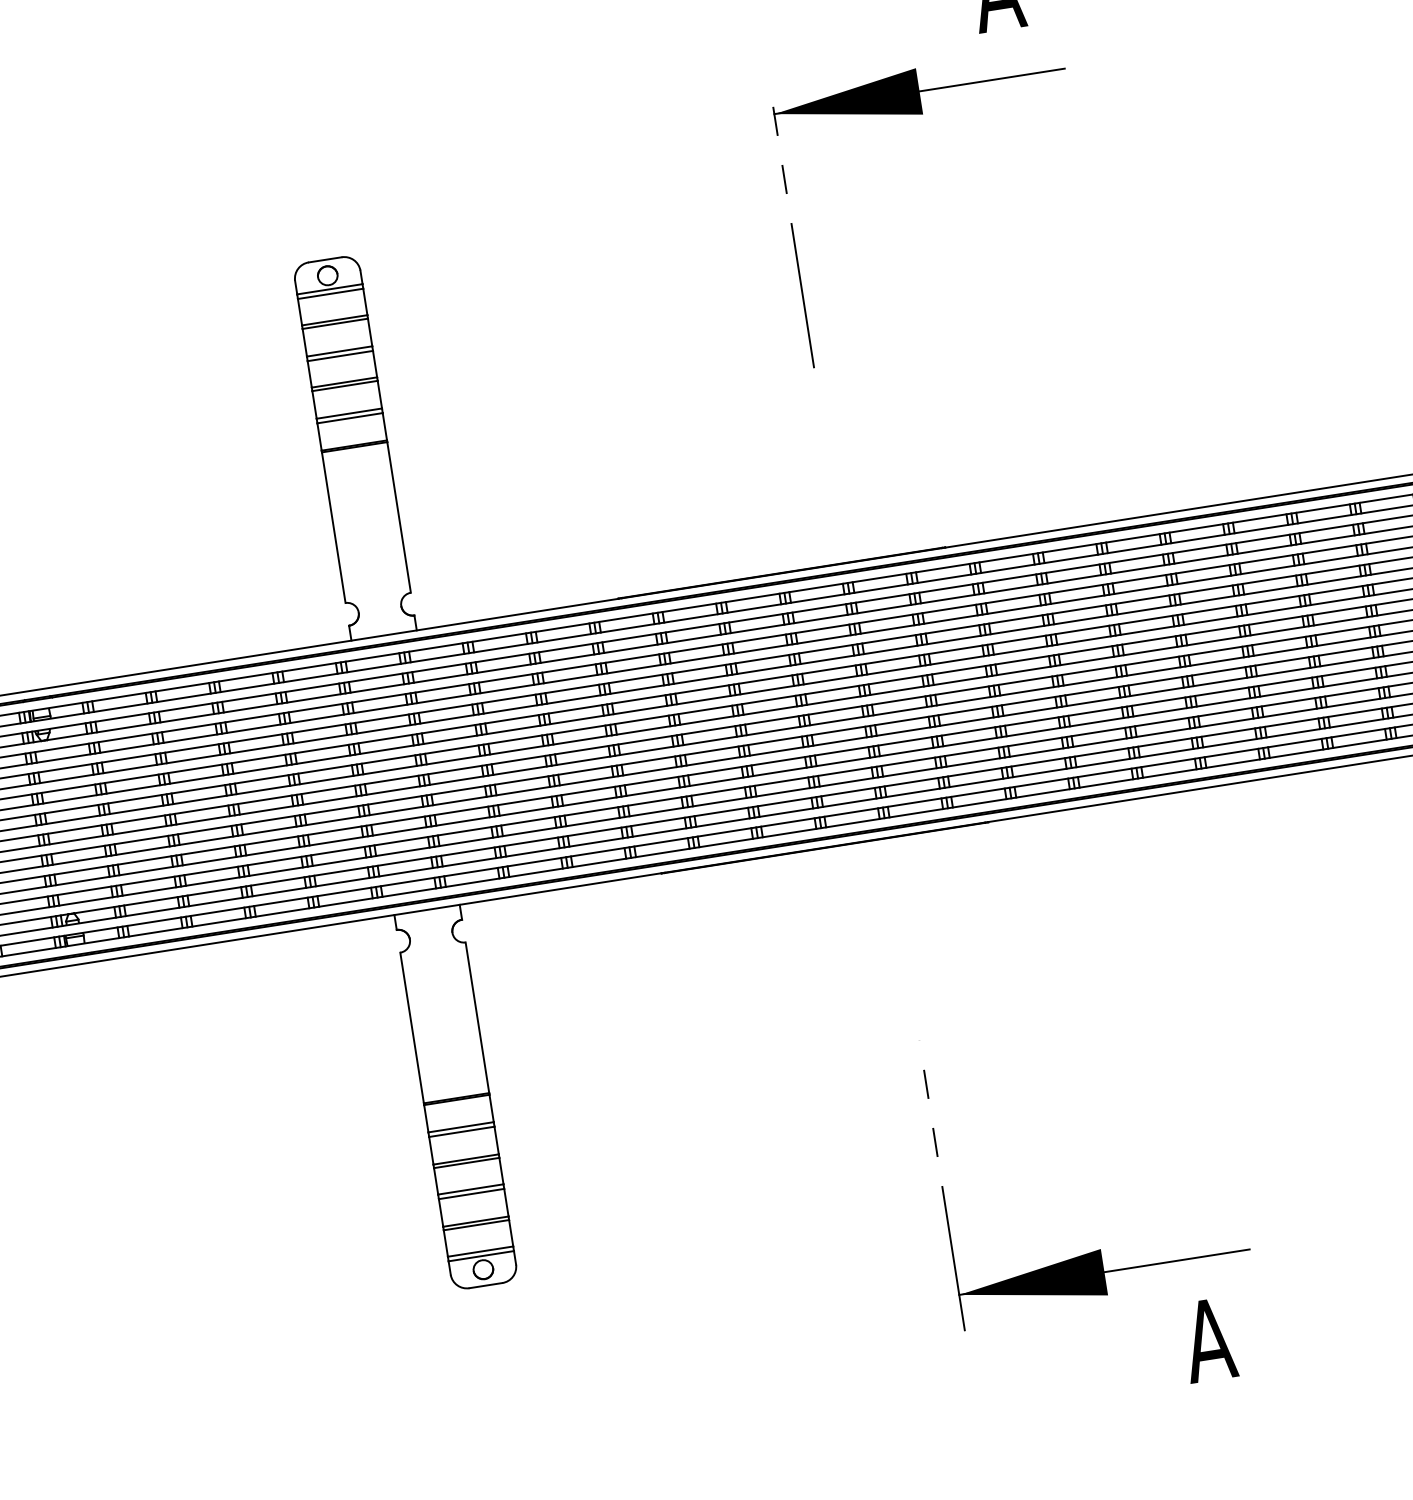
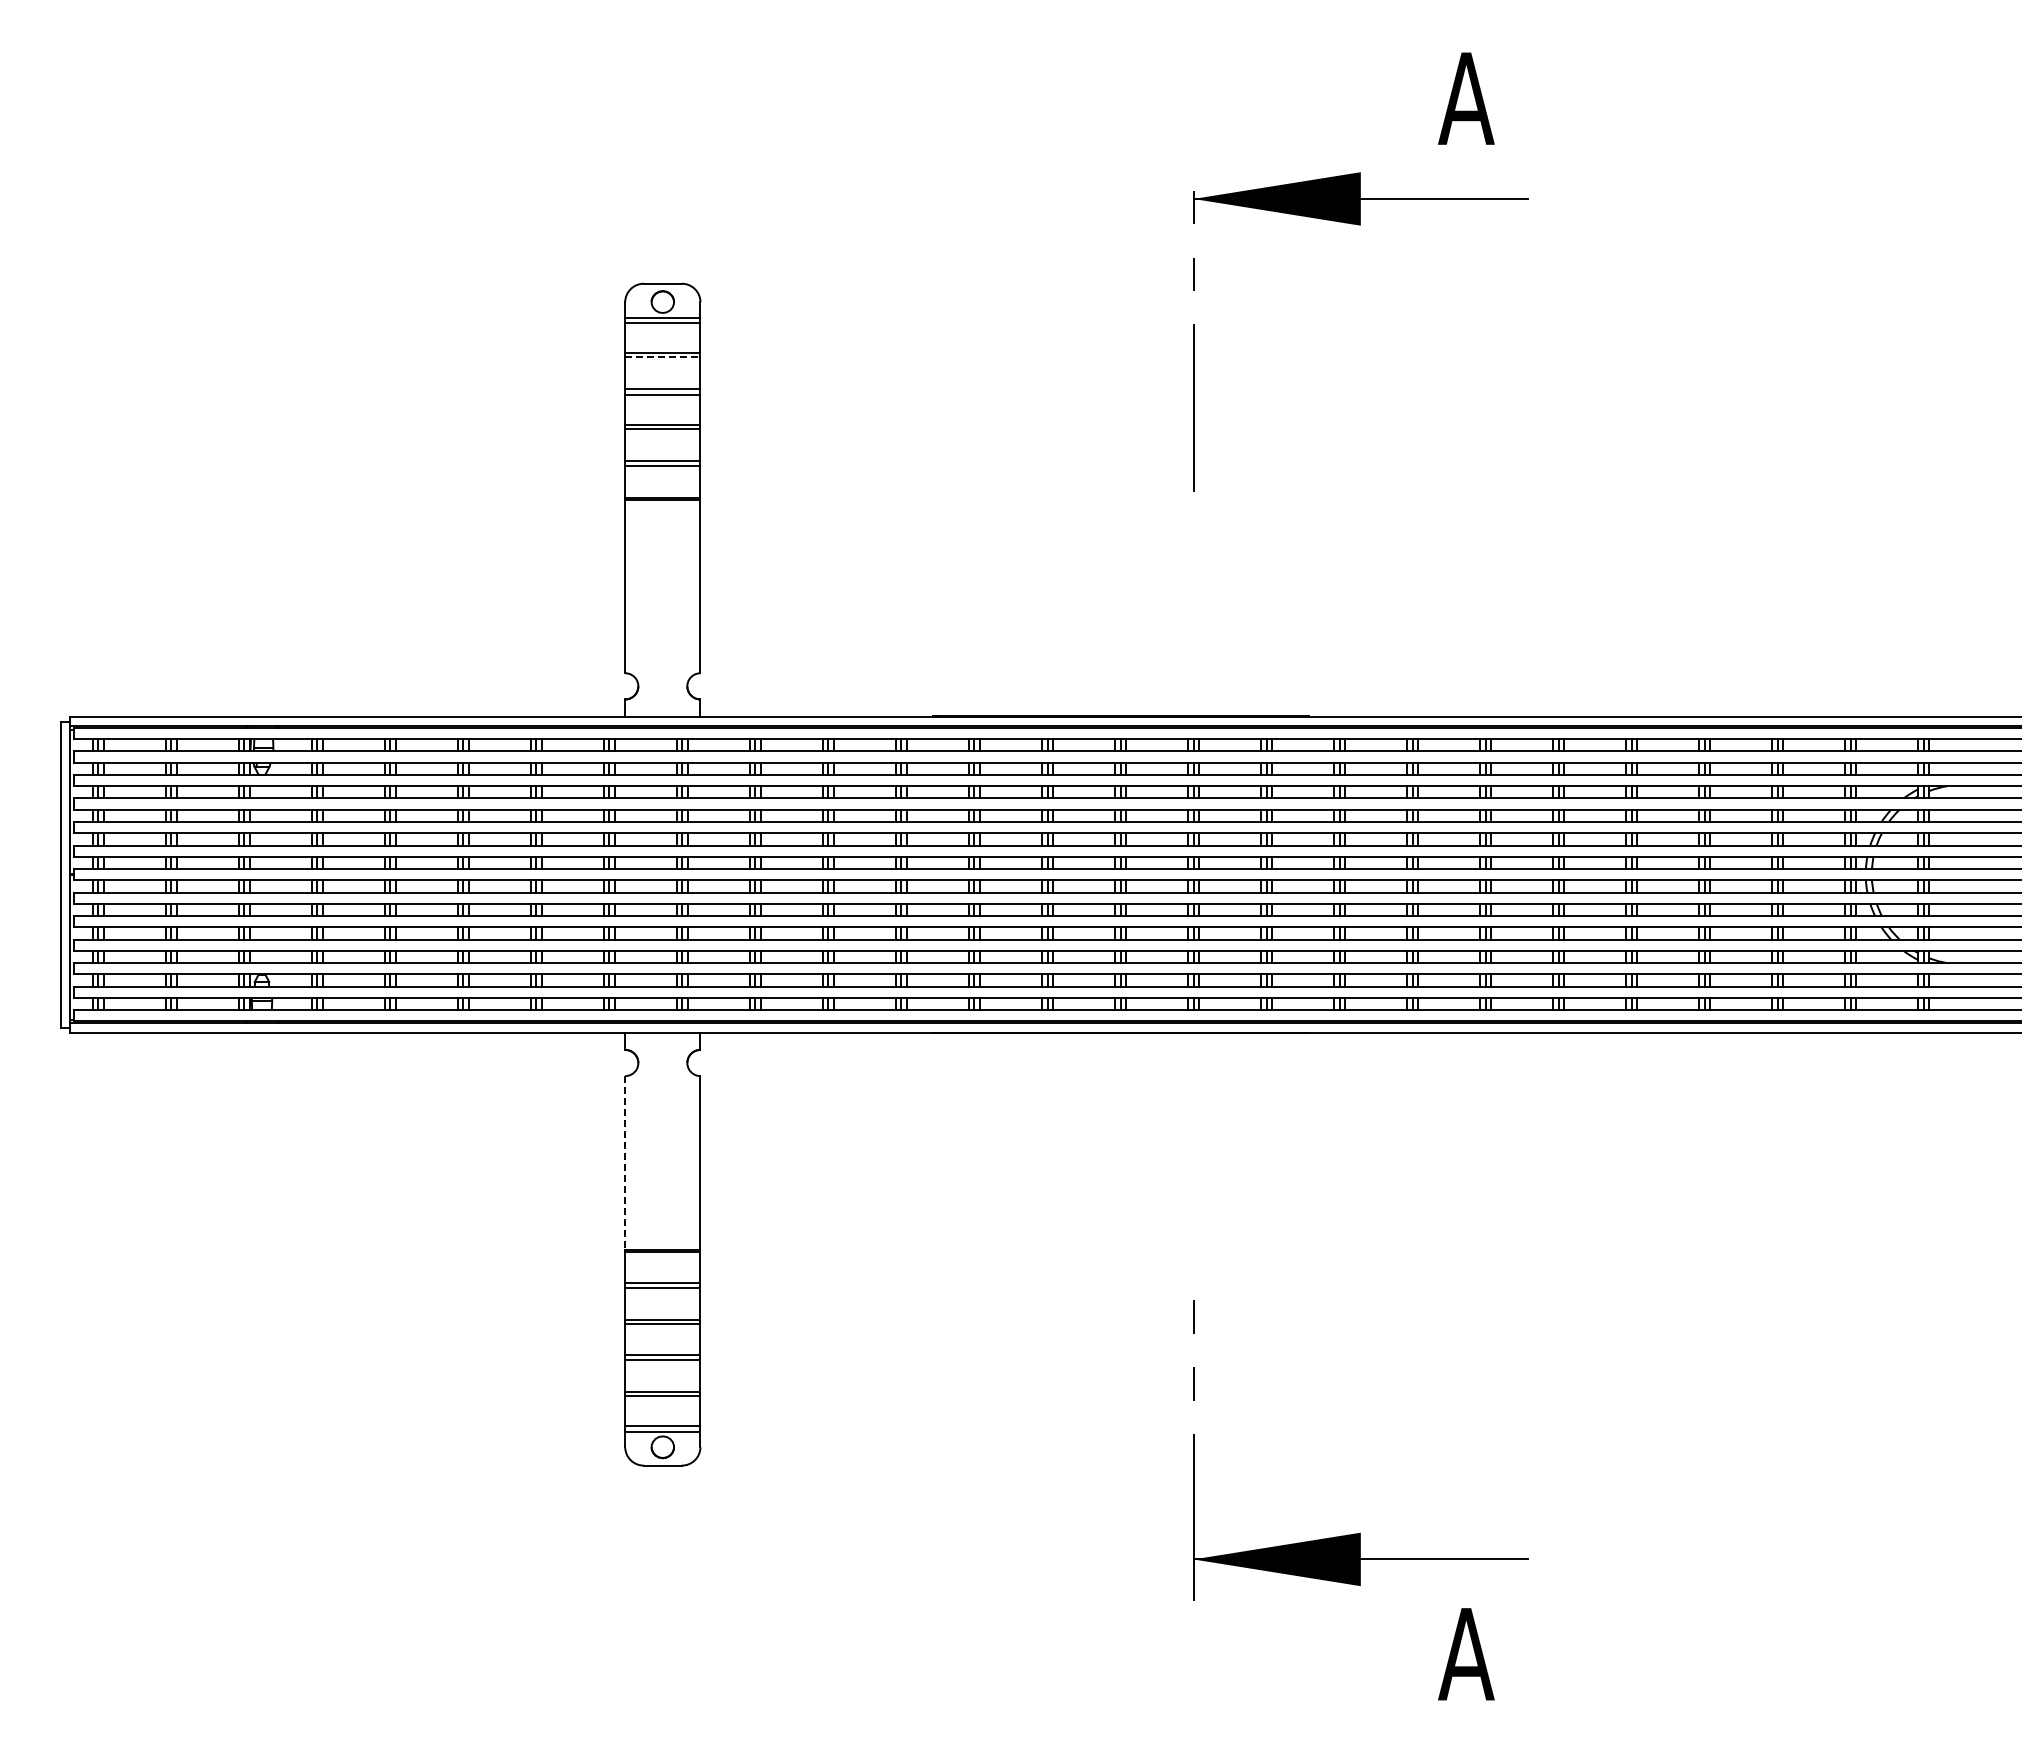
line: (335, 323) -> (662, 357), solid -> dashed
line: (412, 1027) -> (625, 1162), solid -> dashed

